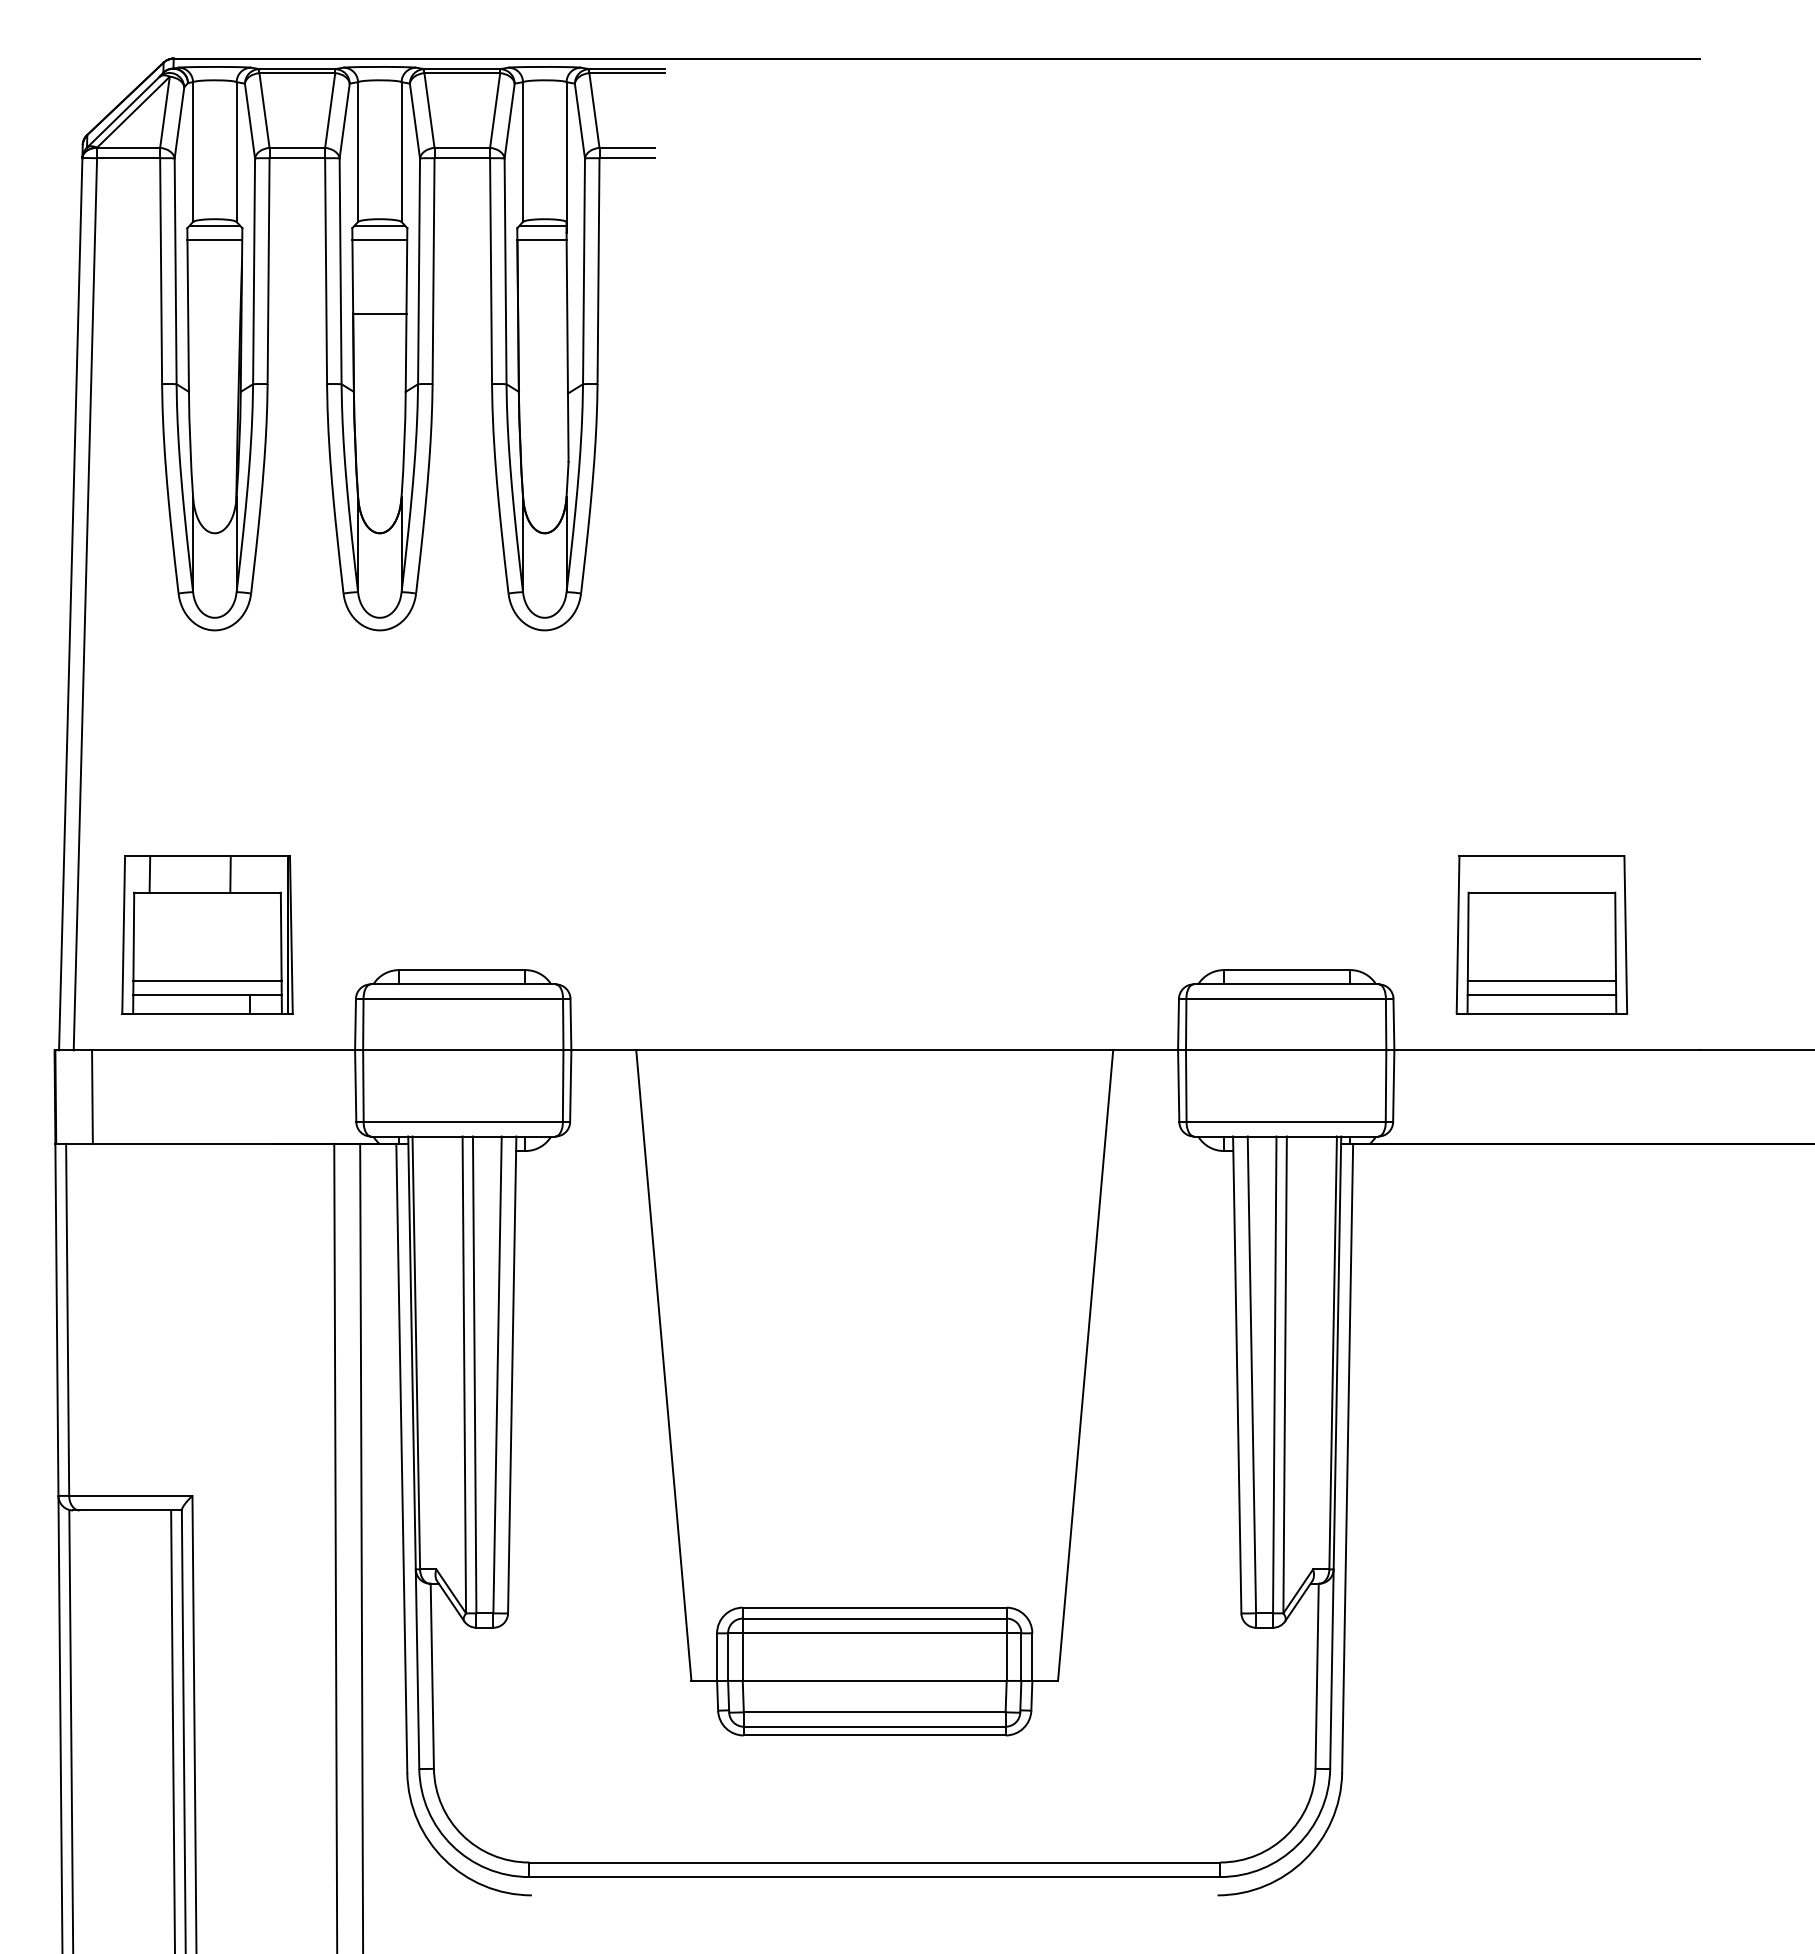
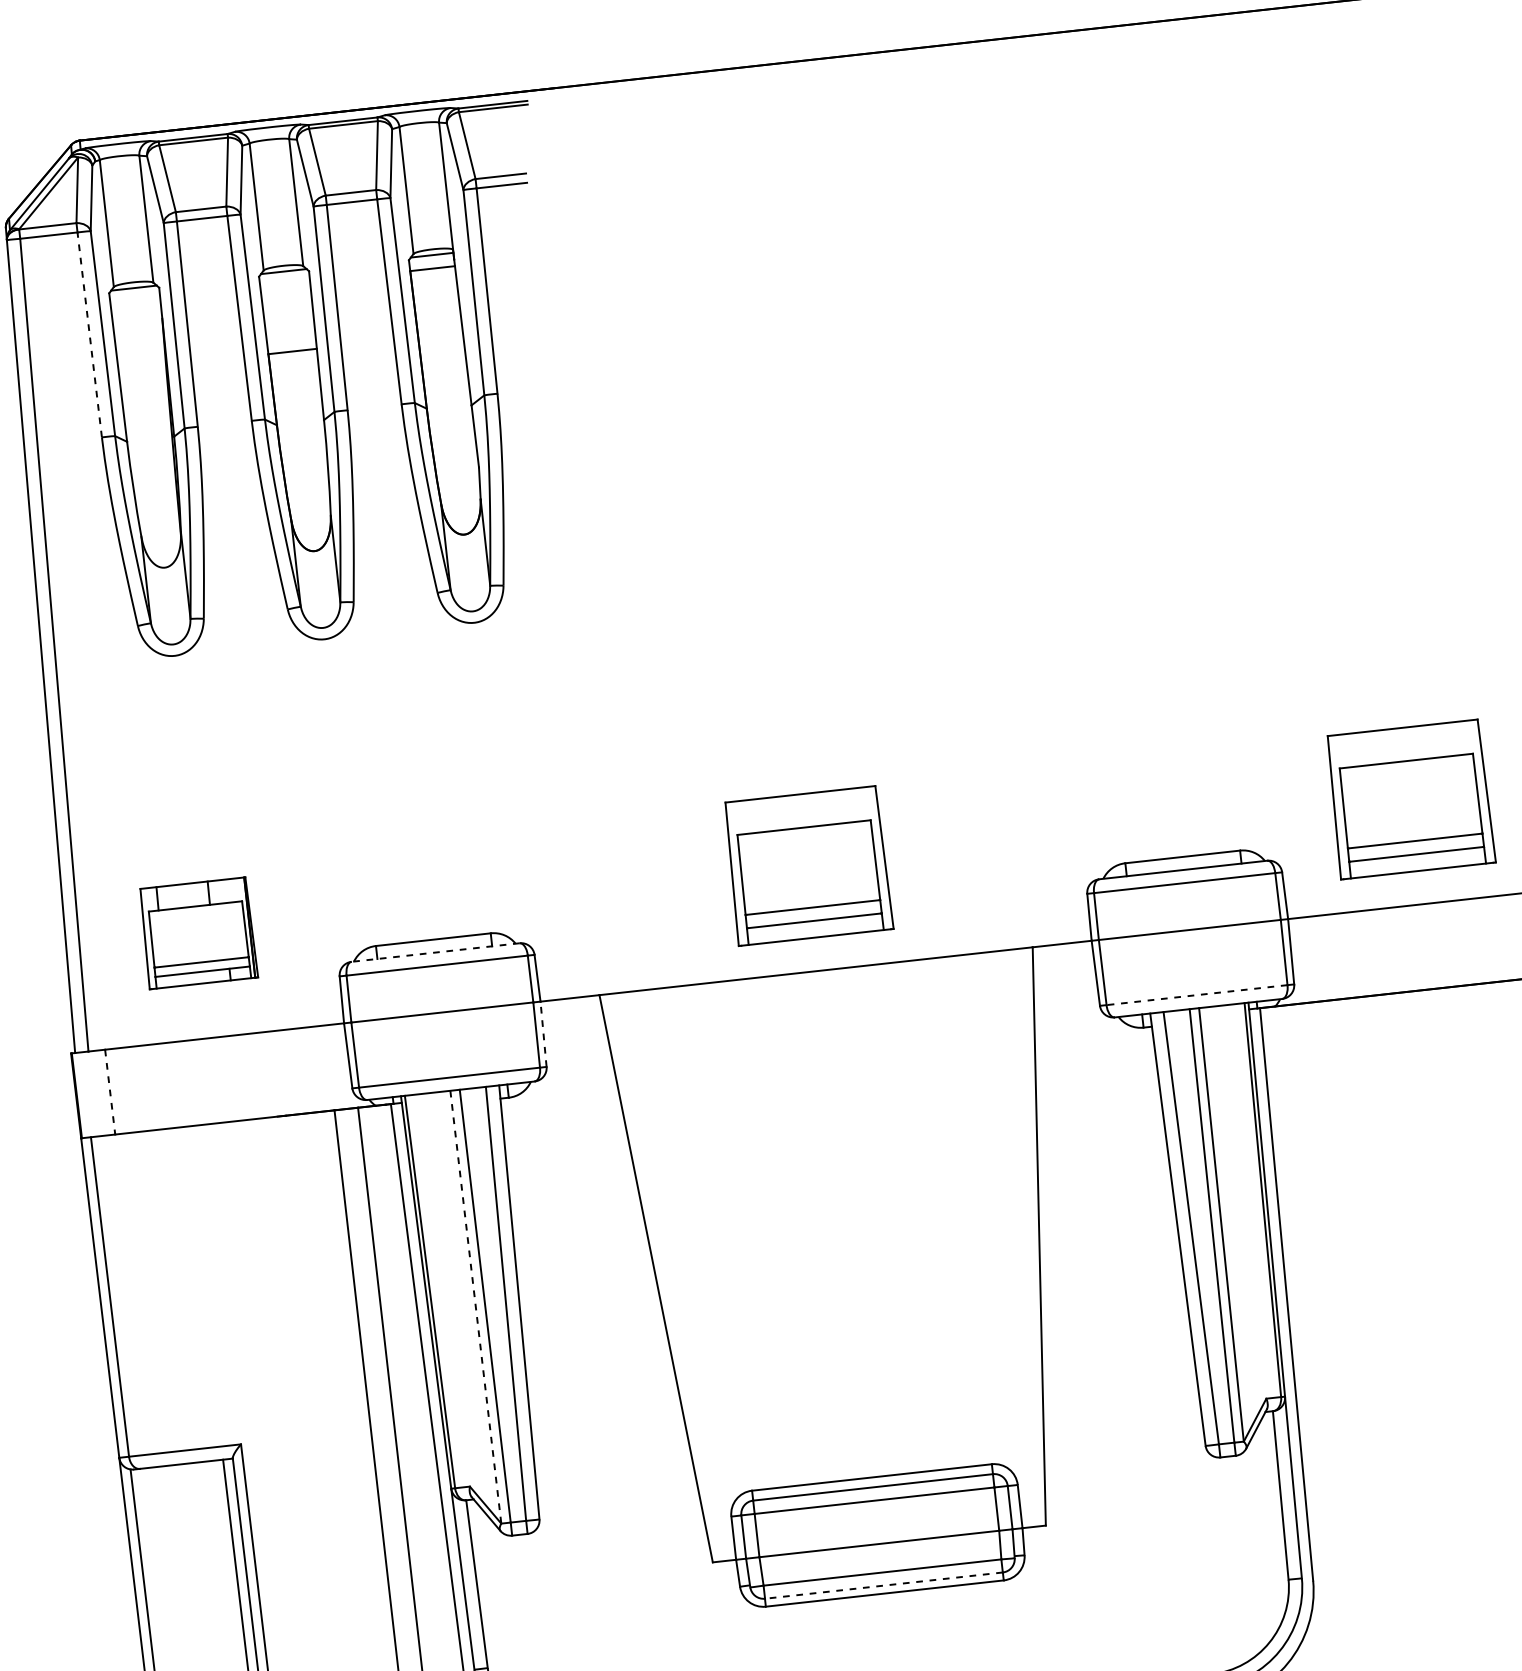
line: (214, 240) -> (135, 301), removed
line: (379, 240) -> (285, 285), removed
line: (161, 271) -> (90, 335), solid -> dashed
part: (207, 934) -> (198, 932), size x0.7
part: (878, 934) -> (807, 865), added
line: (462, 984) -> (435, 952), solid -> dashed
line: (570, 1086) -> (543, 1034), solid -> dashed
line: (92, 1097) -> (110, 1092), solid -> dashed
line: (1286, 1122) -> (1197, 995), solid -> dashed
line: (464, 1375) -> (476, 1307), solid -> dashed
line: (874, 1726) -> (883, 1585), solid -> dashed

